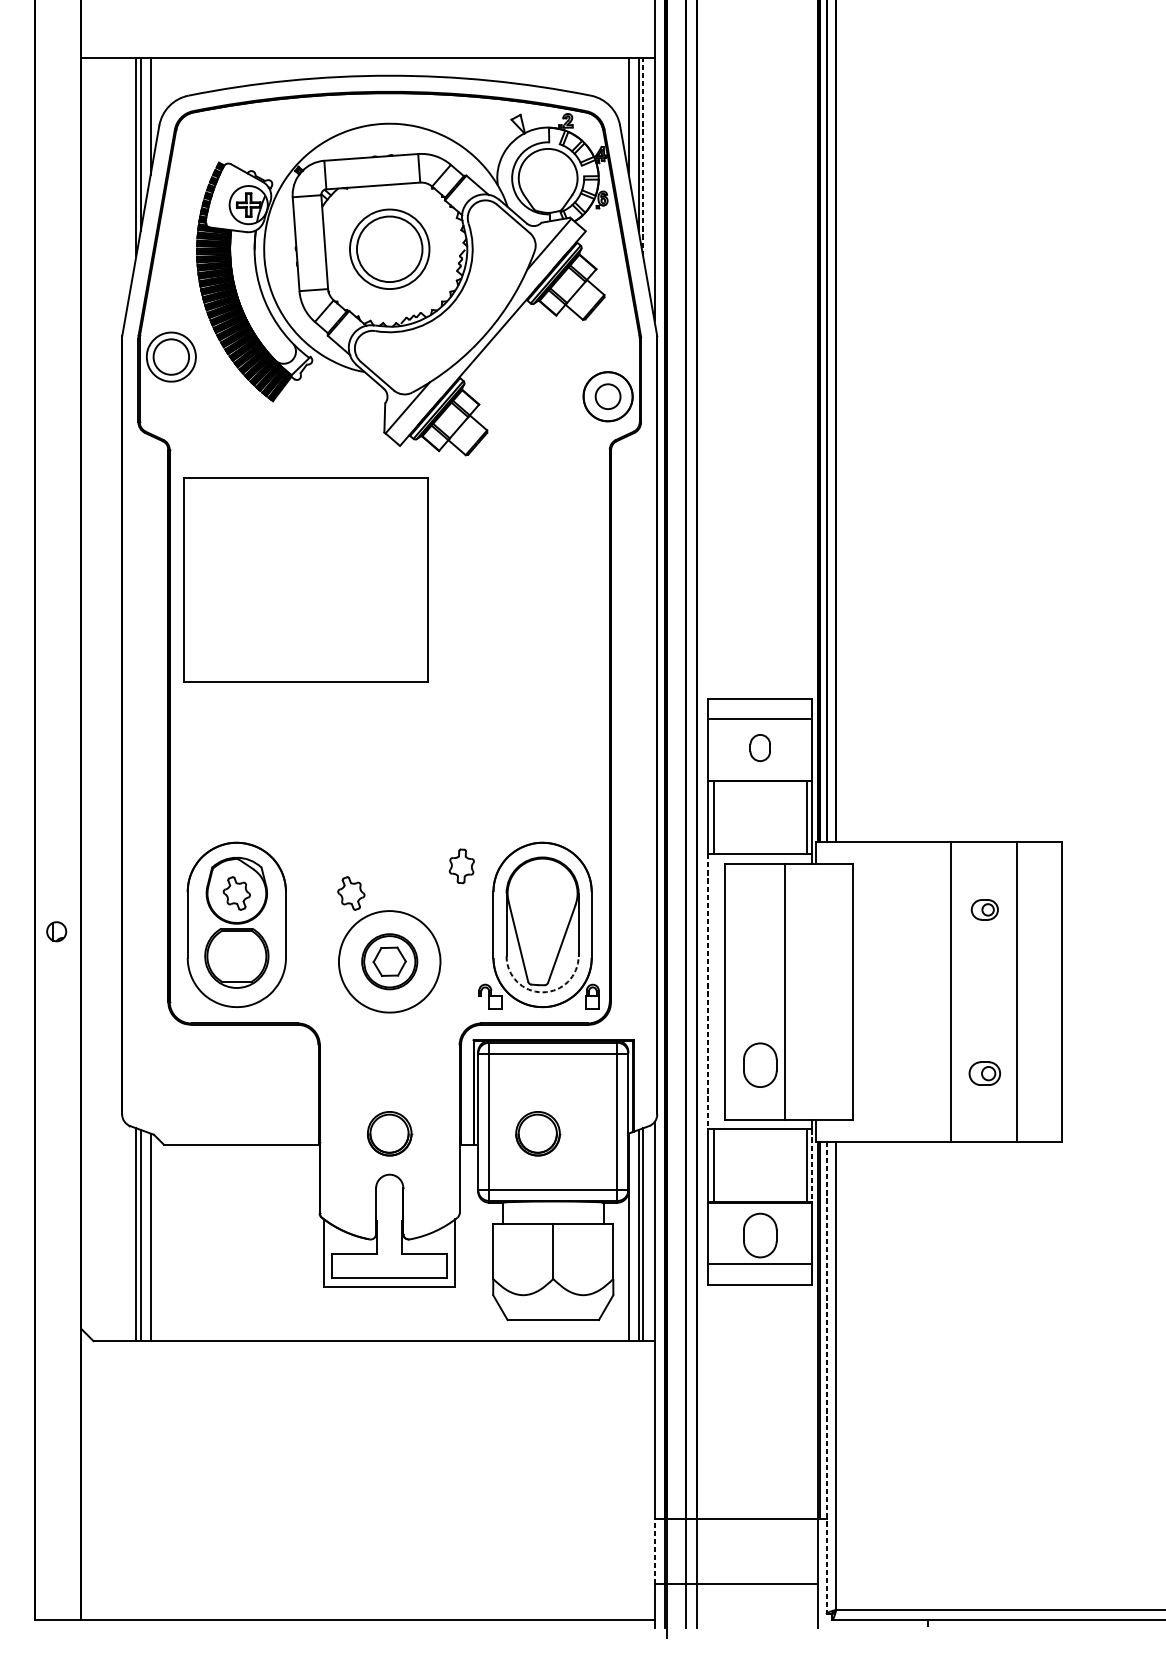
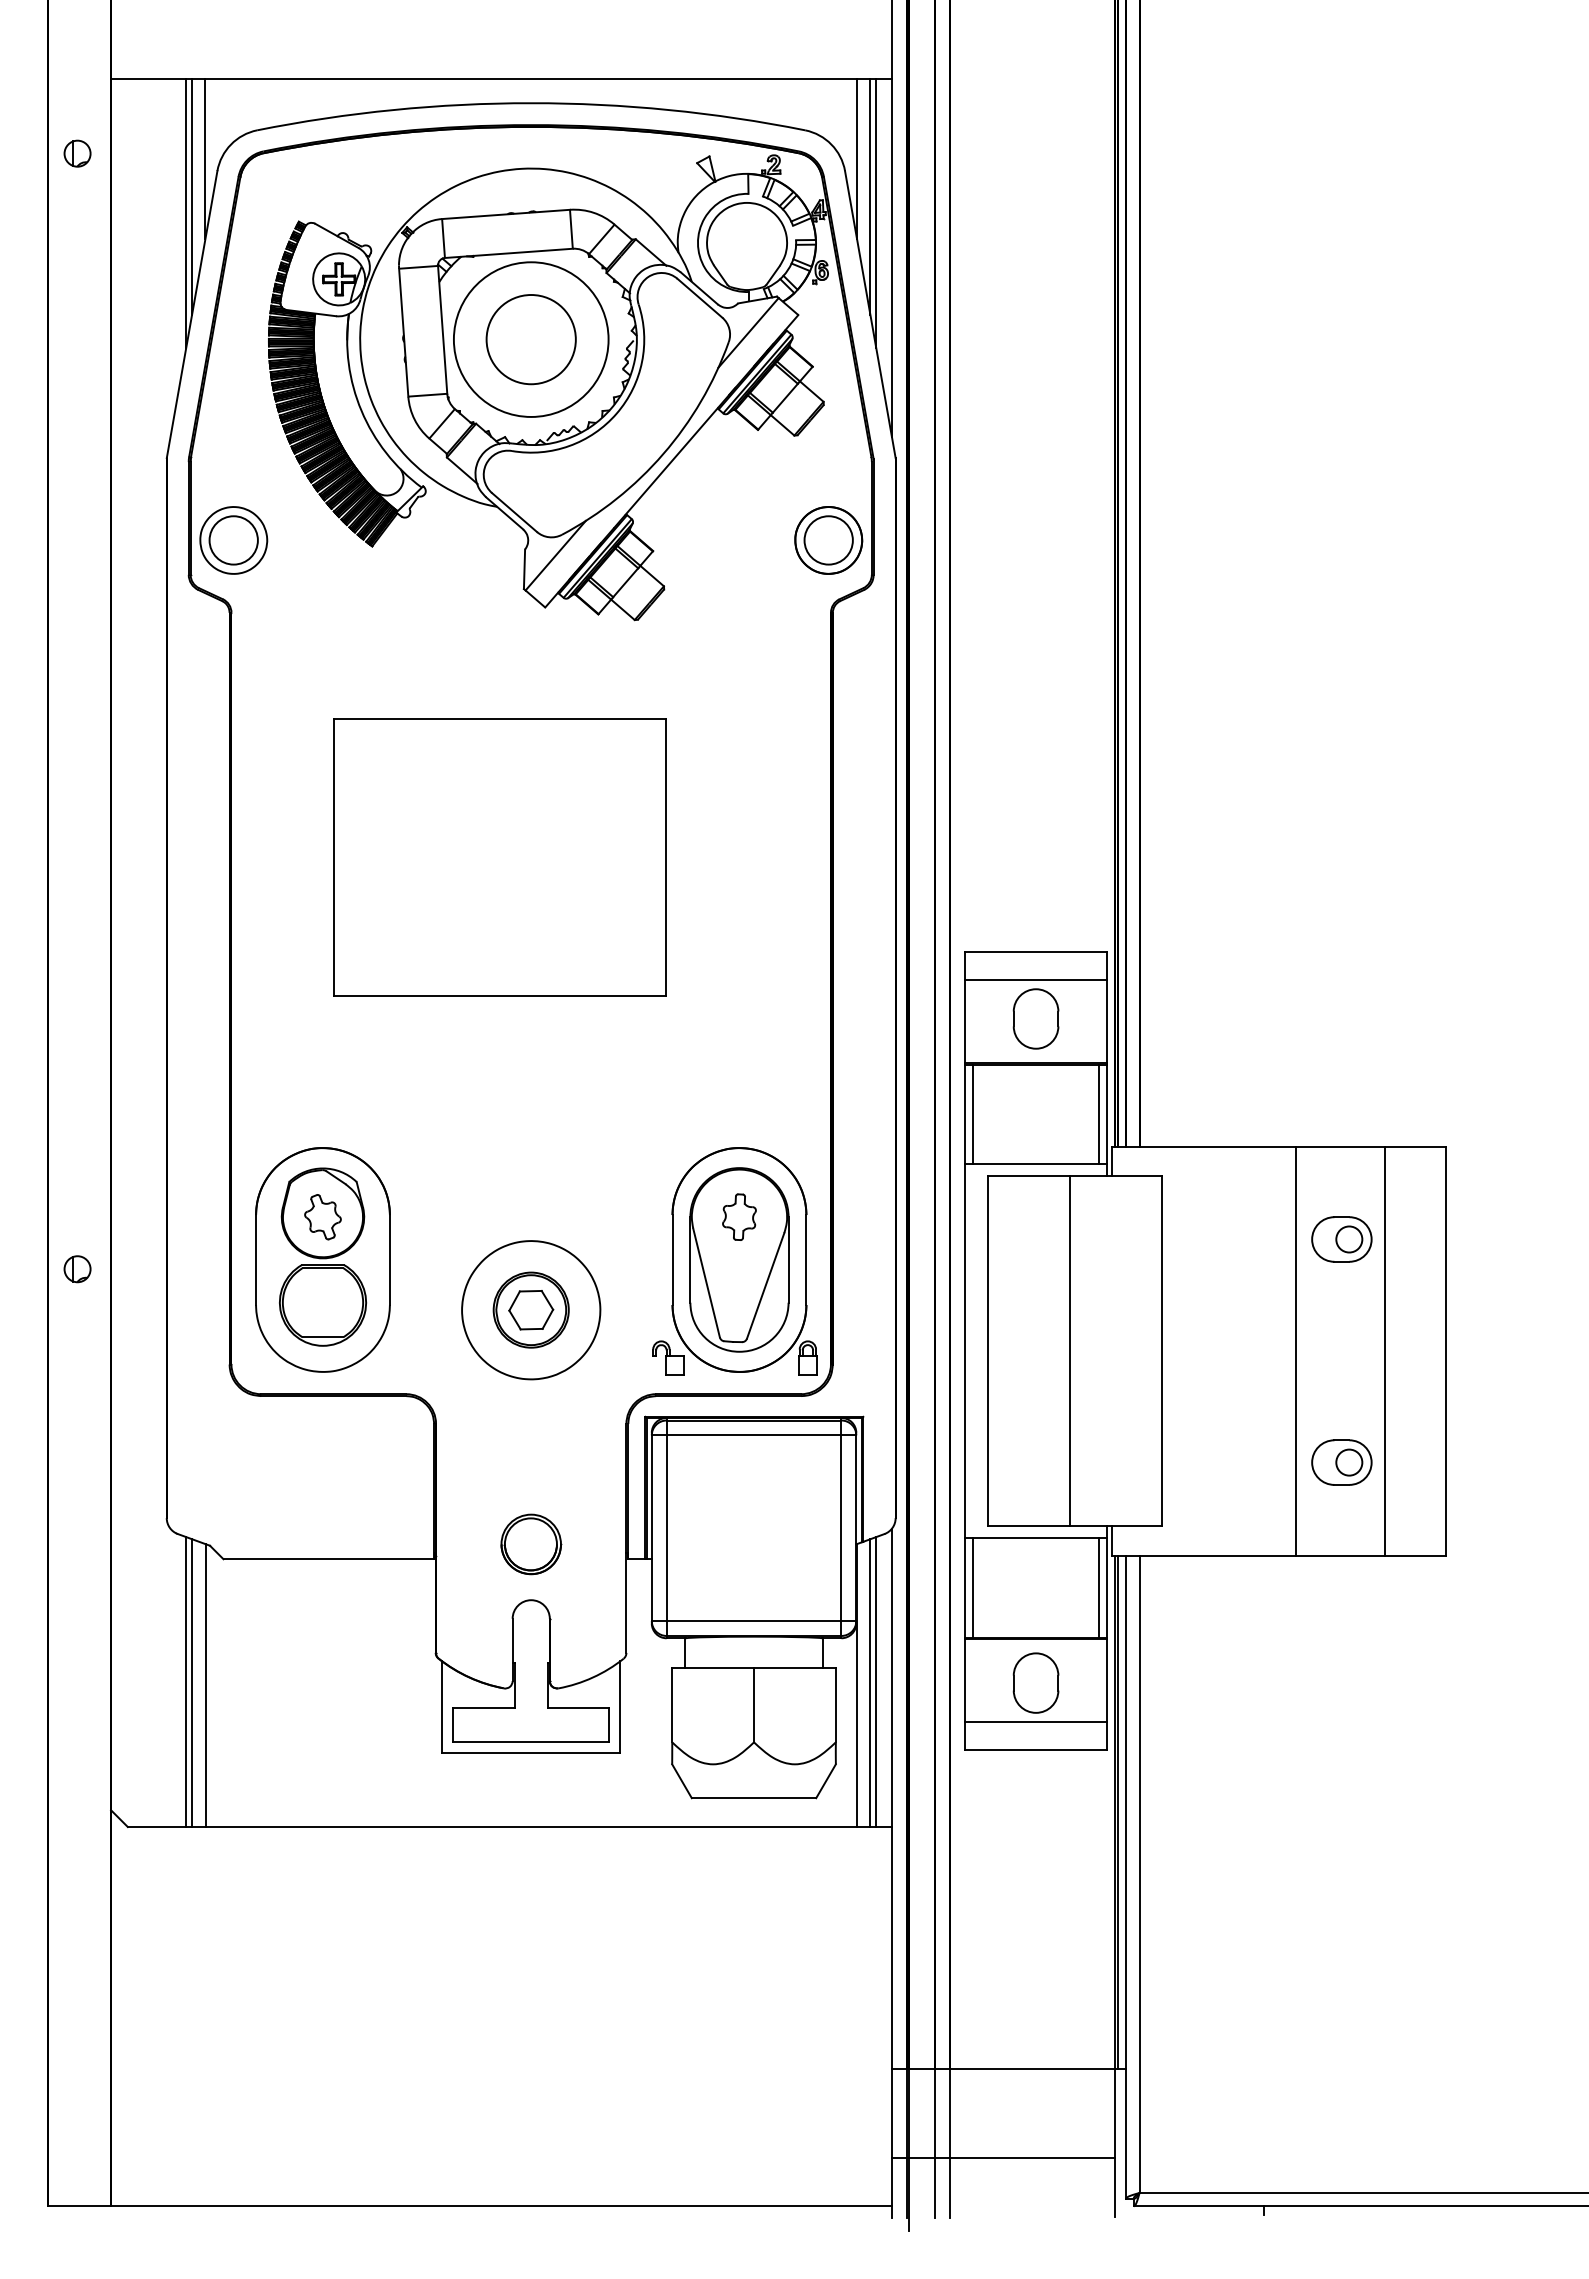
part: (56, 112) -> (77, 153), added
line: (643, 156) -> (876, 213), dashed -> solid
circle: (389, 249) -> (530, 339), size x1.43
part: (171, 357) -> (233, 540), moved
circle: (607, 396) -> (828, 540), size x1.43
part: (305, 580) -> (499, 857), moved
part: (759, 747) -> (1035, 1018), size x1.67
part: (461, 865) -> (739, 1216), moved
part: (351, 893) -> (478, 1217), removed
part: (984, 909) -> (1341, 1239), size x1.67
arc: (542, 992) -> (739, 1351), dashed -> solid
line: (708, 992) -> (965, 1351), dashed -> solid
part: (759, 1064) -> (1035, 1450), removed
part: (984, 1073) -> (1341, 1462), size x1.43
part: (538, 1133) -> (733, 1544), removed
line: (812, 1166) -> (1106, 1588), dashed -> solid
line: (826, 1378) -> (1126, 1877), dashed -> solid
line: (654, 1551) -> (891, 2113), dashed -> solid

